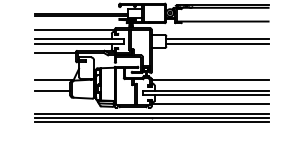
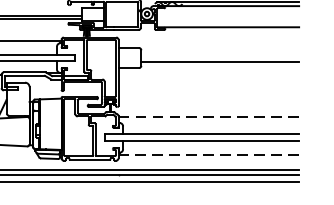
line: (217, 38) -> (220, 53), removed
line: (210, 79) -> (209, 116), solid -> dashed
line: (209, 104) -> (207, 155), solid -> dashed

